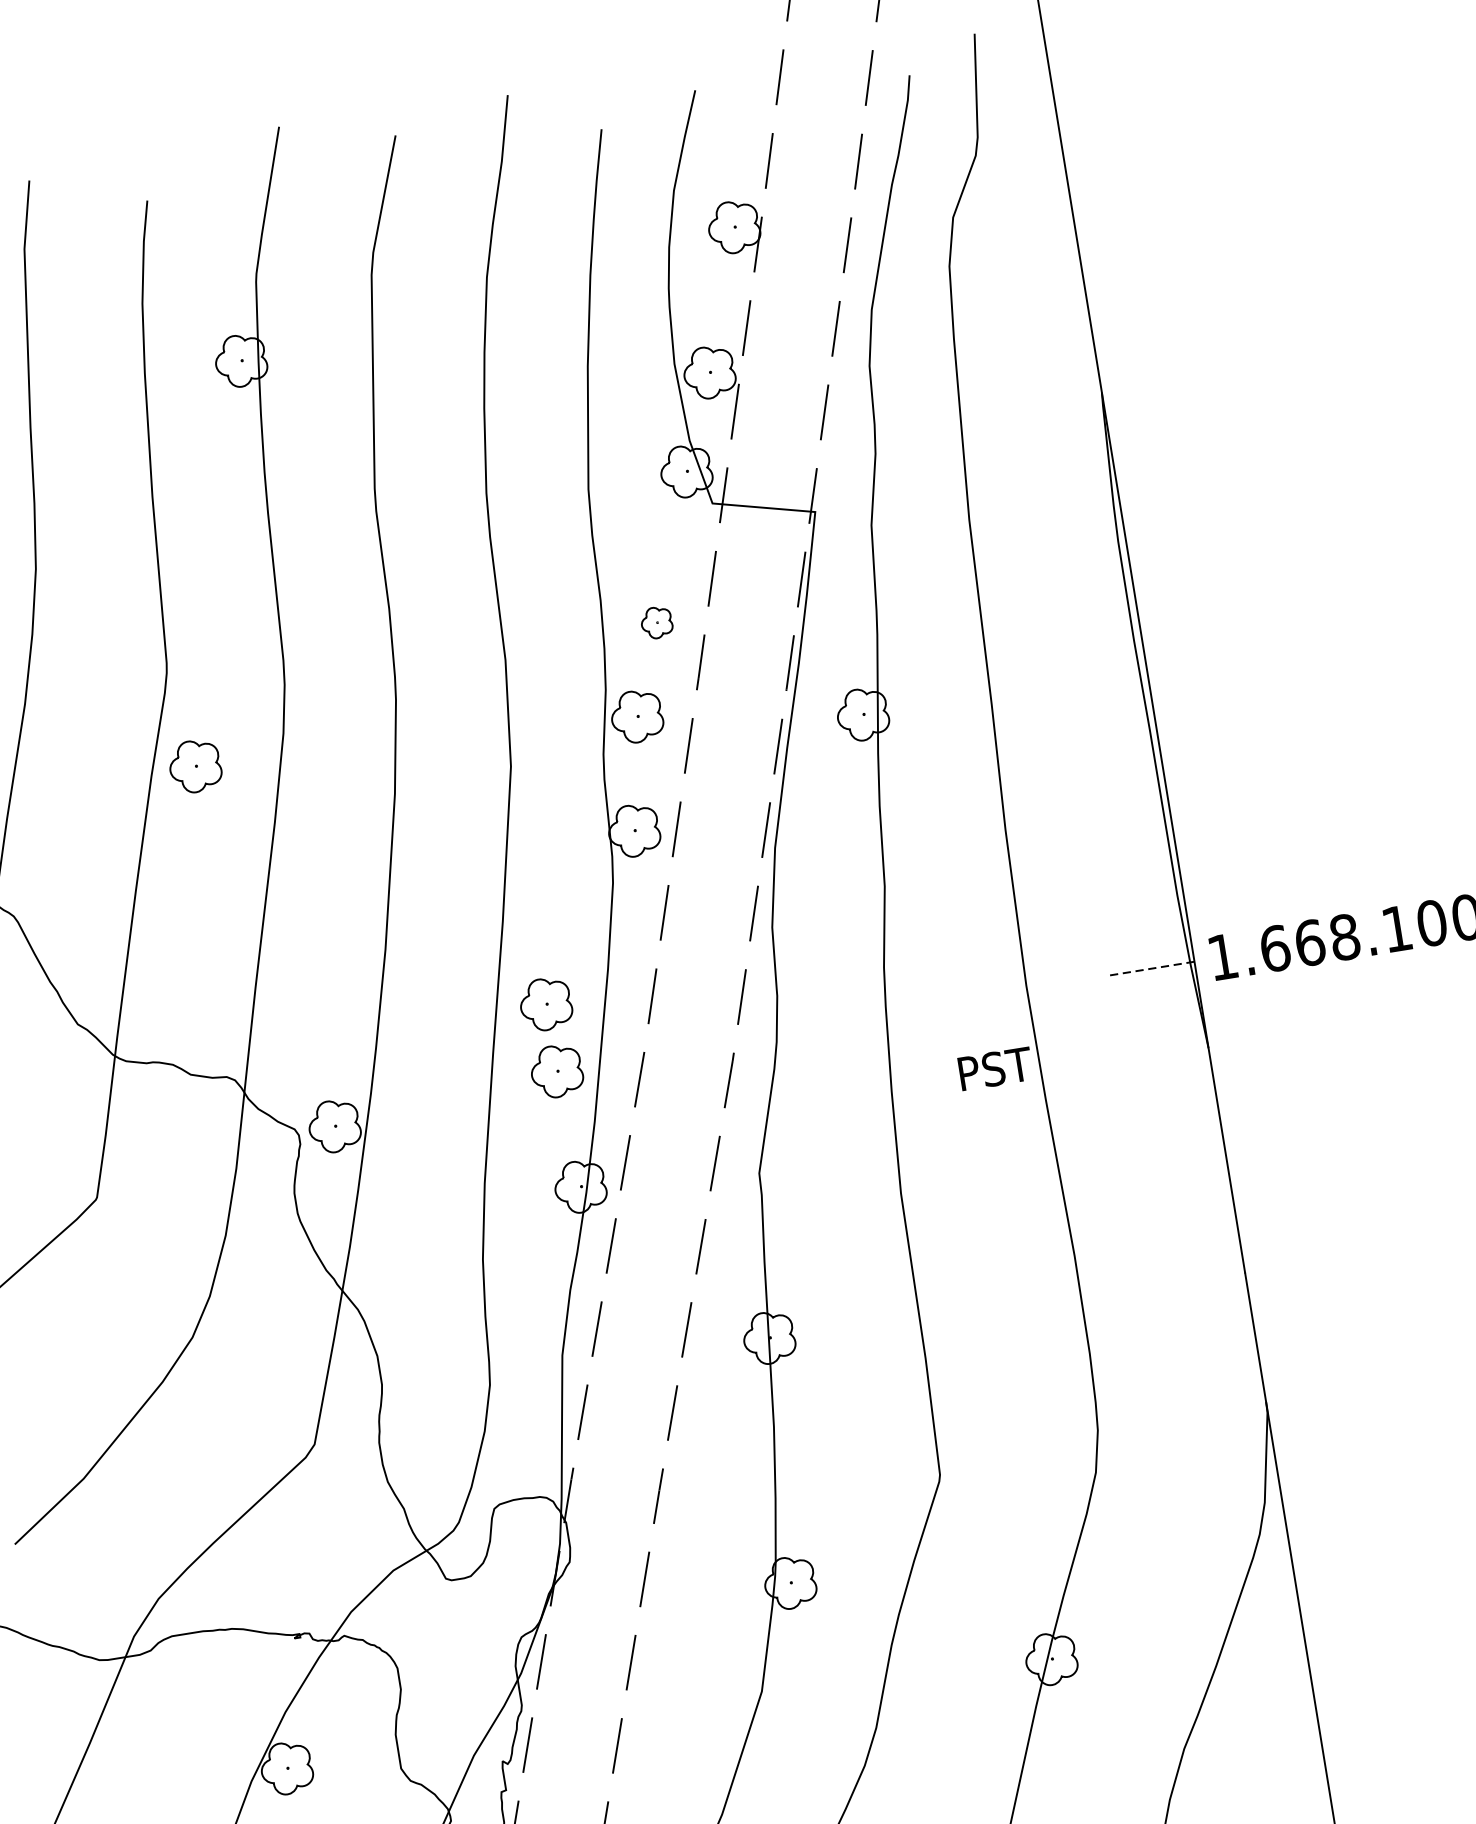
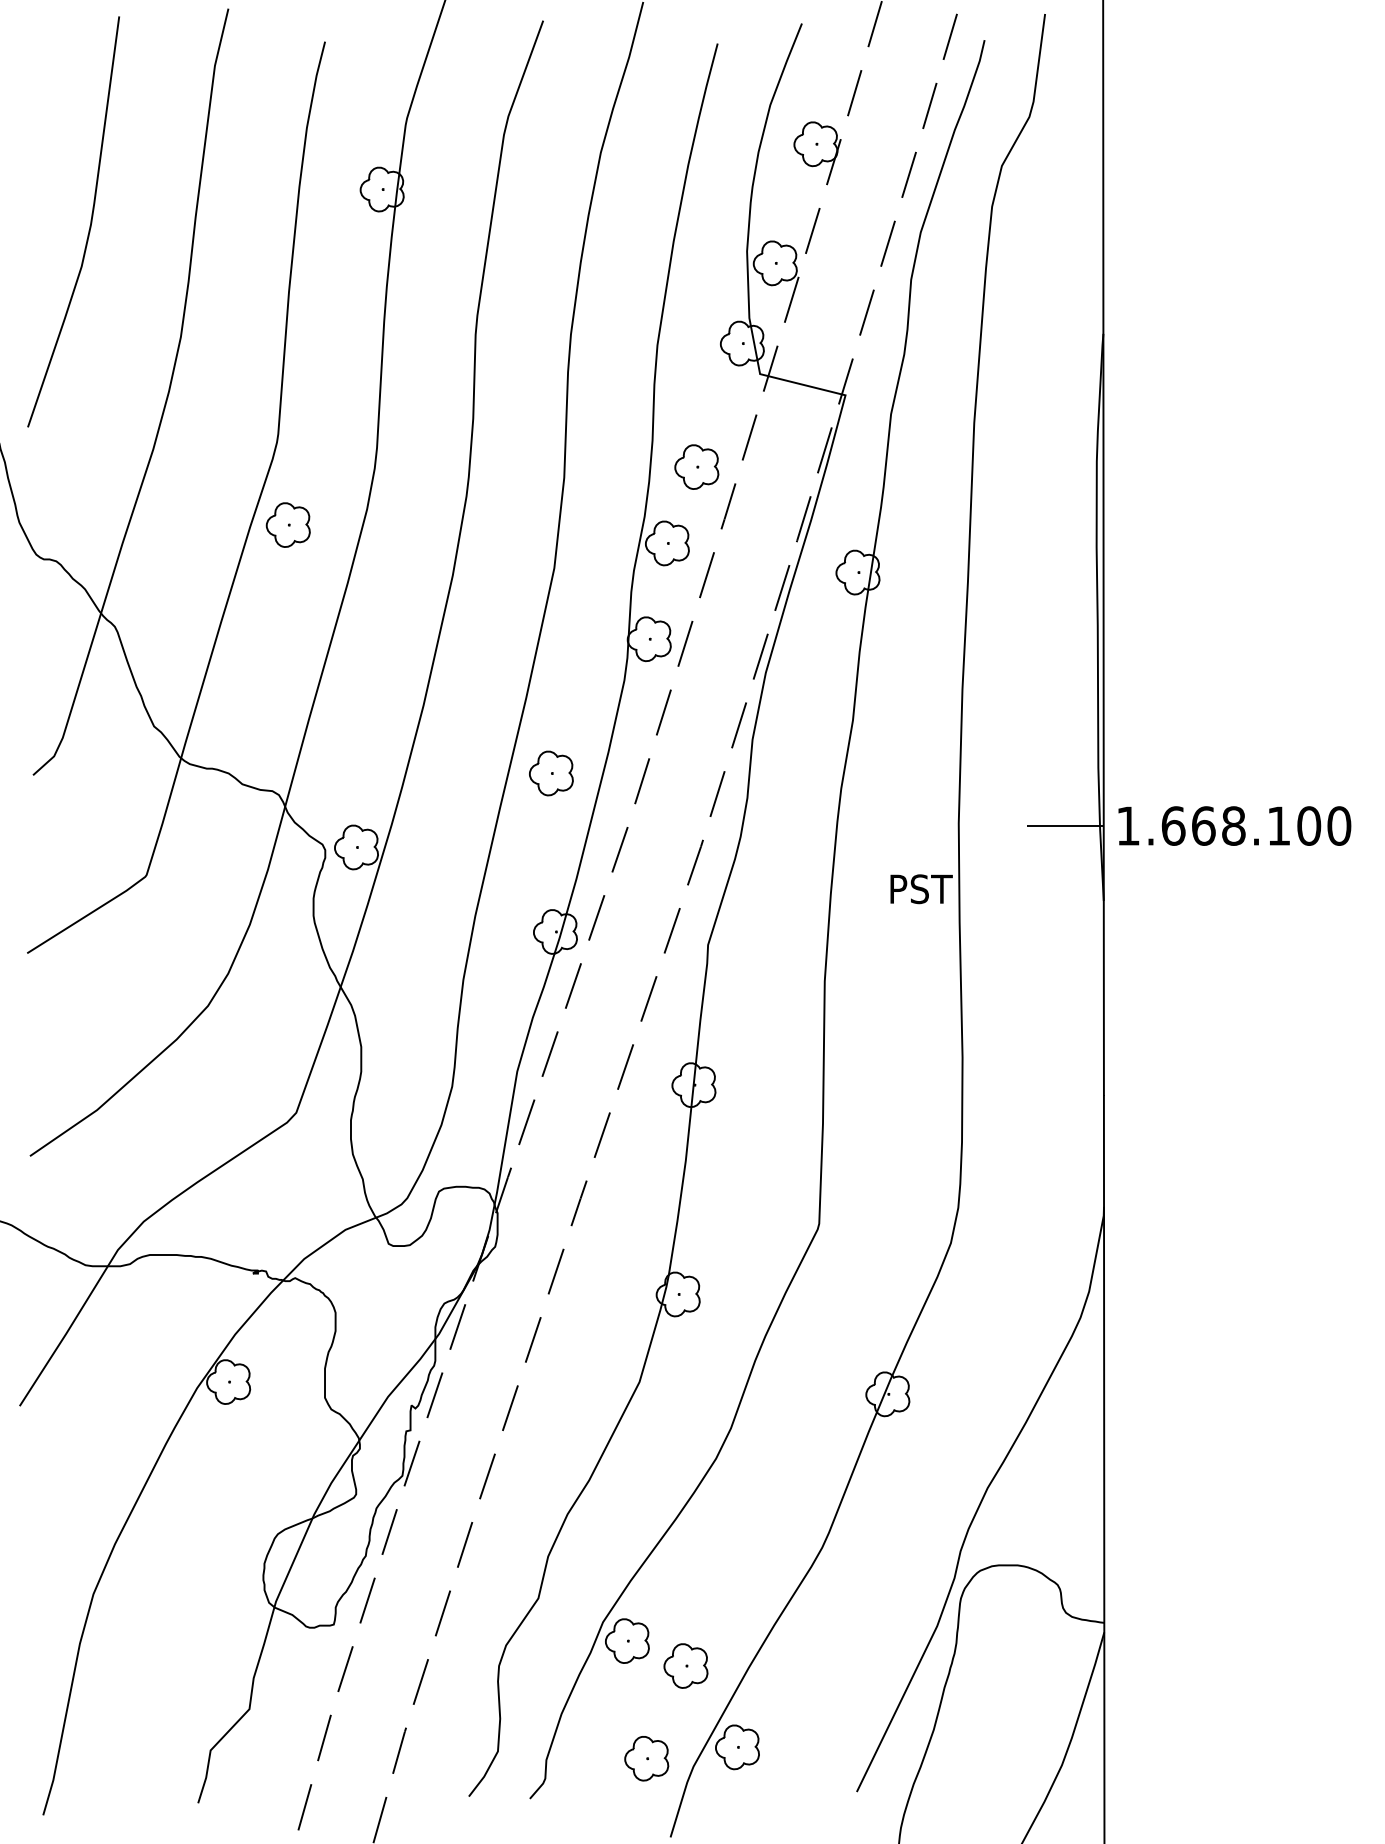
part: (656, 622) -> (696, 466), size x1.67
line: (1149, 969) -> (1064, 826), dashed -> solid
part: (556, 1071) -> (551, 831), removed

